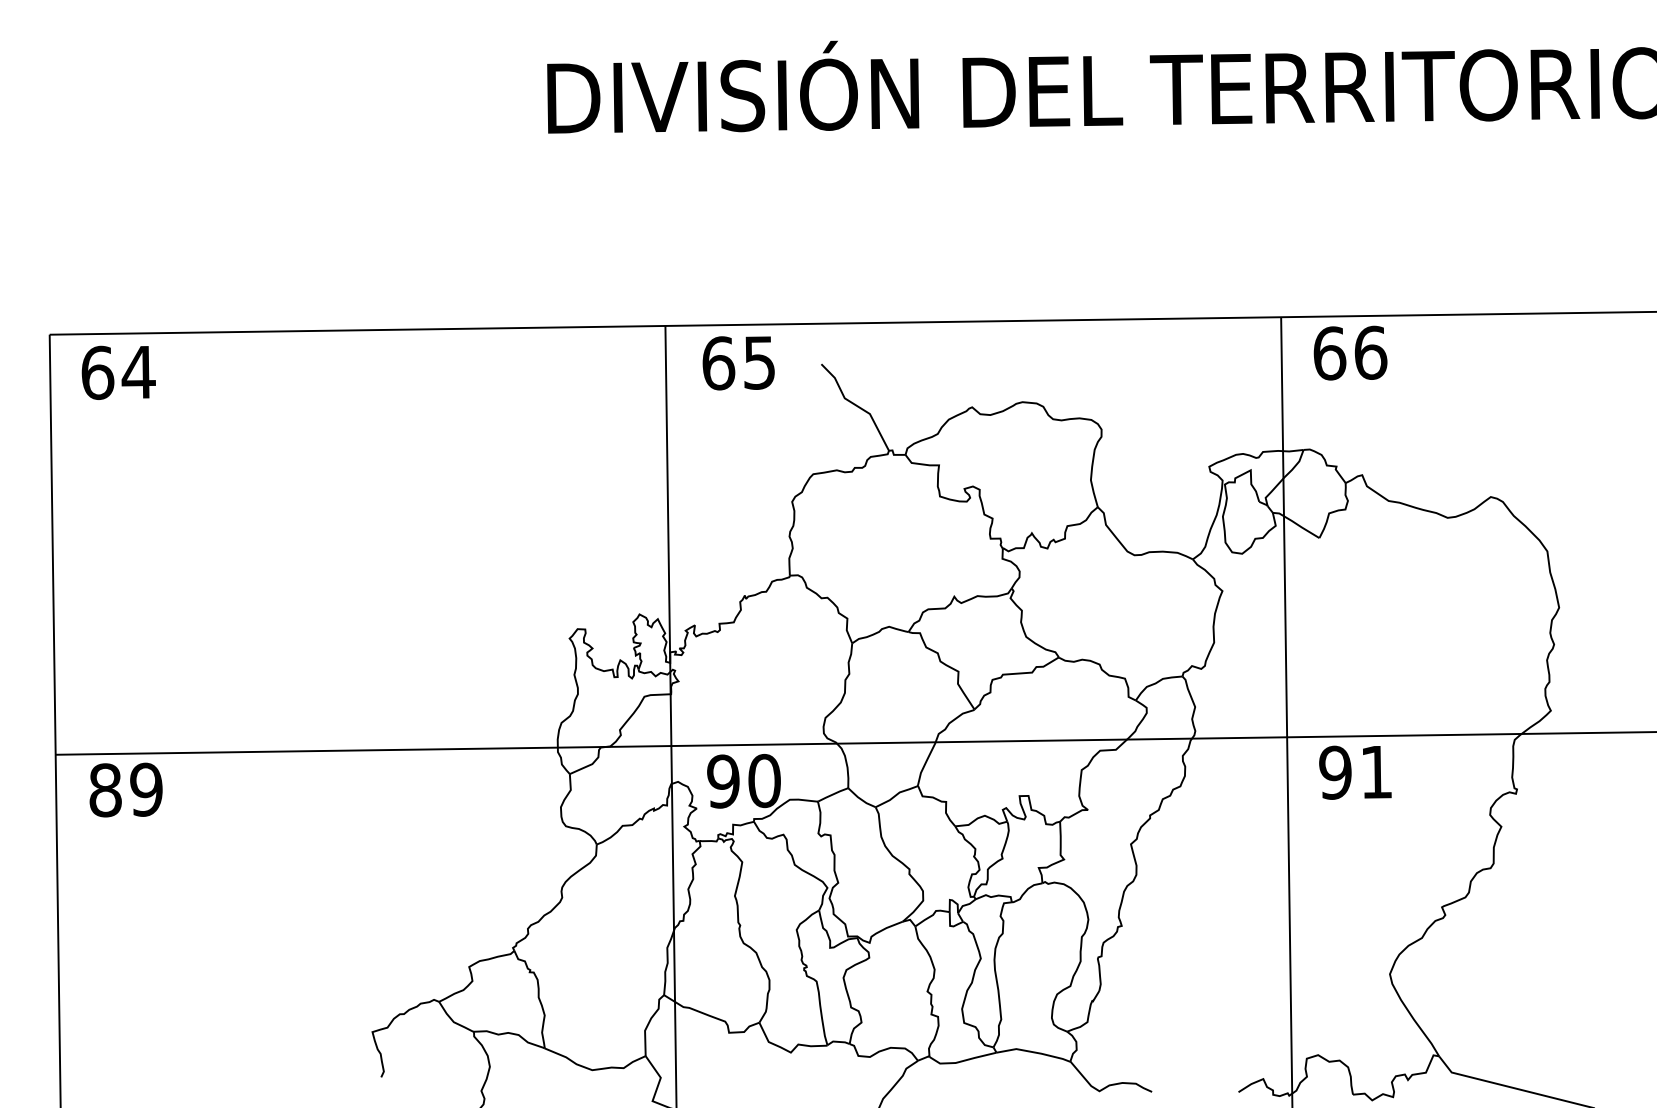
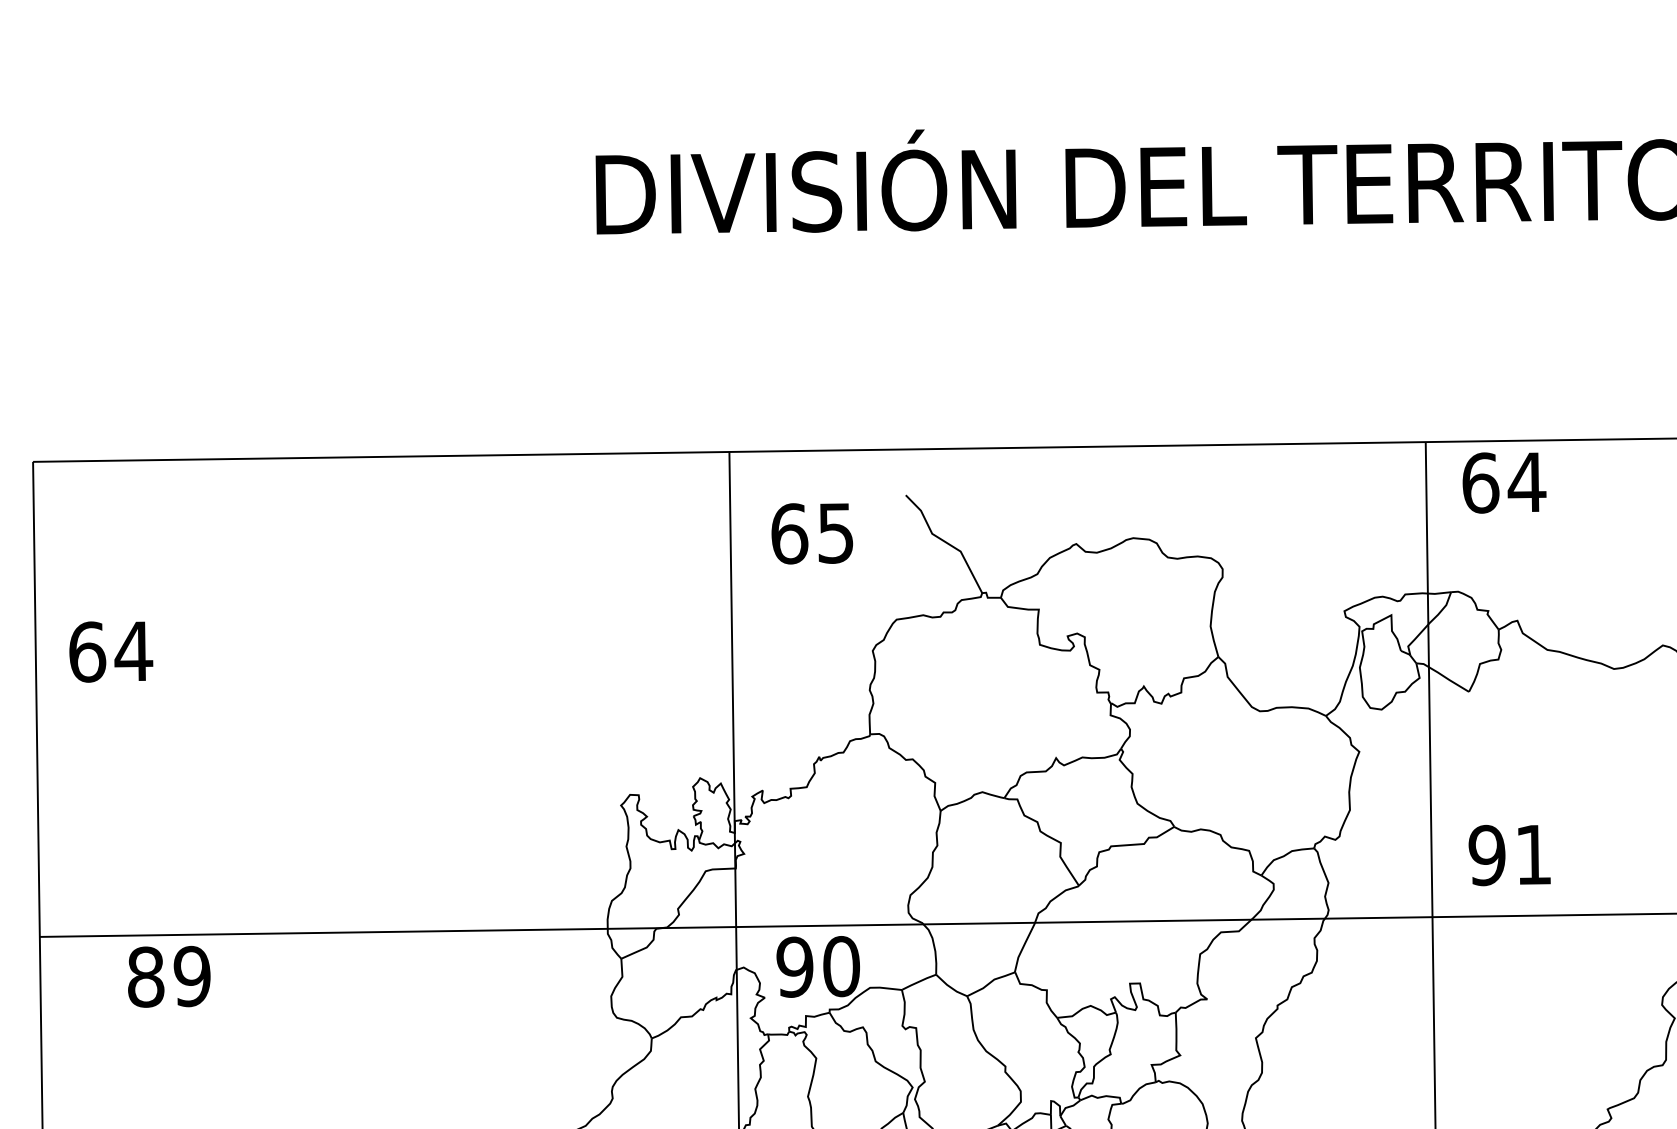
text: (1370, 352) -> (1526, 481), 66 -> 64
text: (738, 363) -> (812, 534), moved
text: (118, 372) -> (110, 651), moved
text: (1355, 772) -> (1509, 855), moved
text: (125, 789) -> (168, 976), moved

